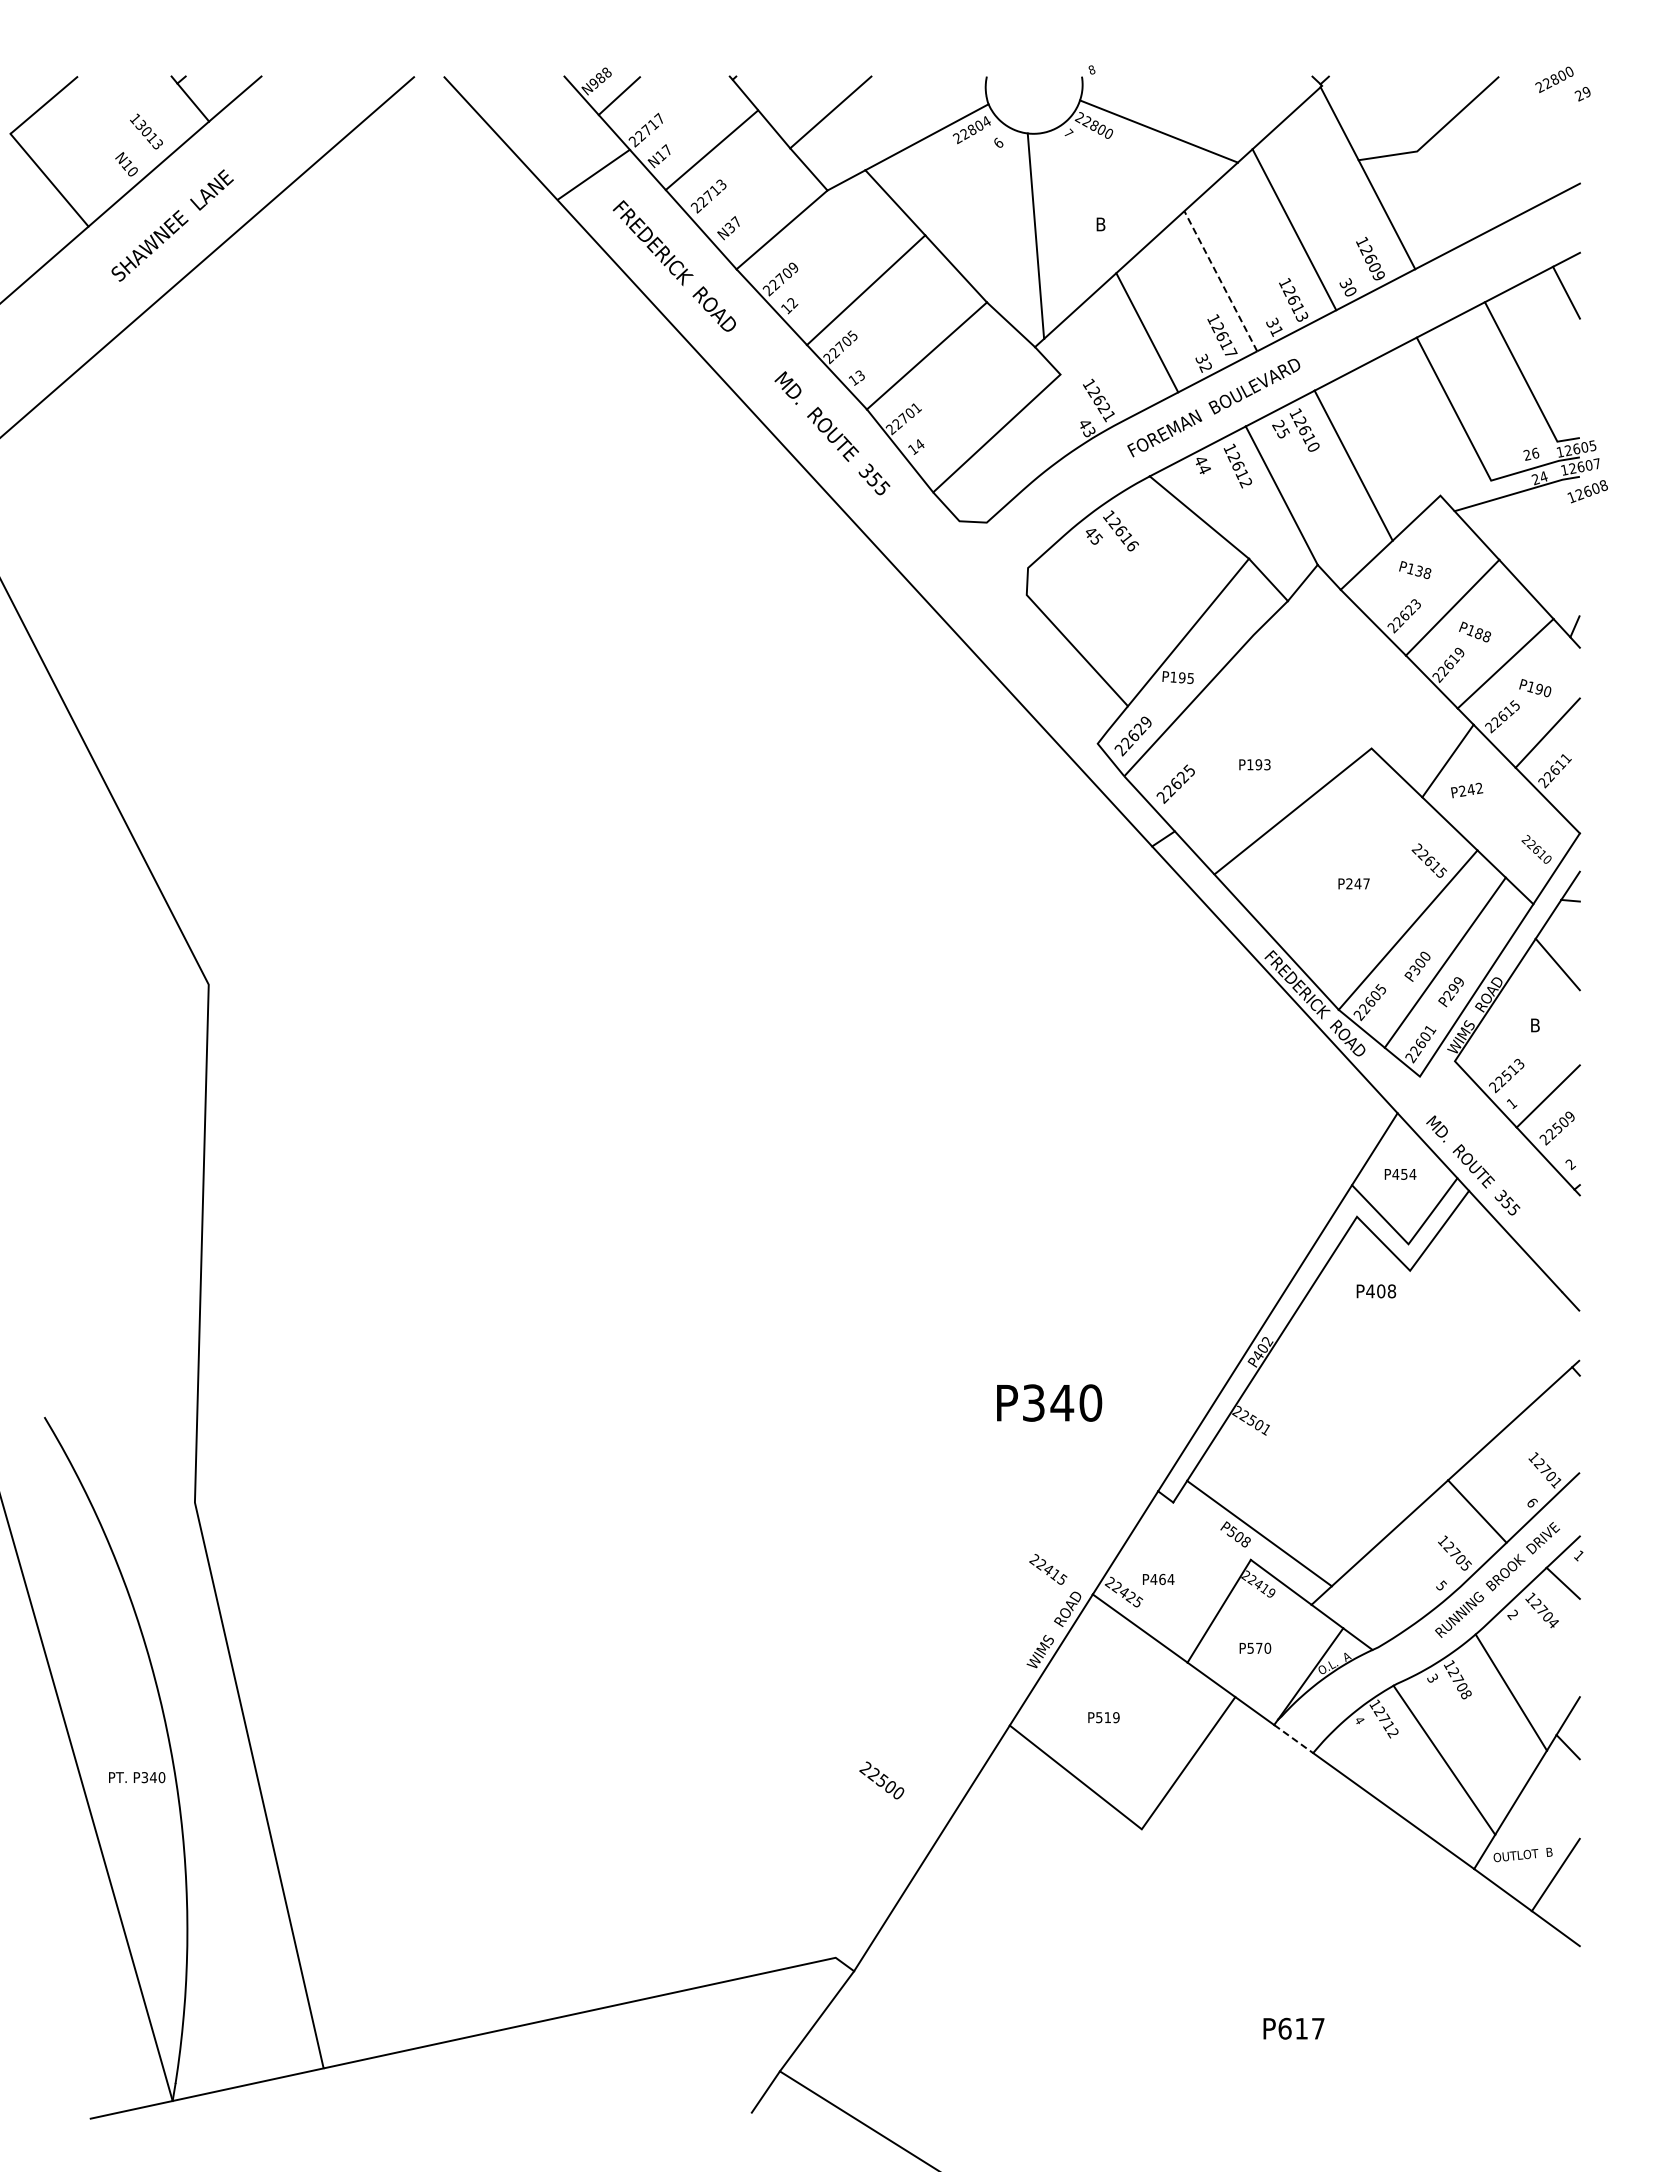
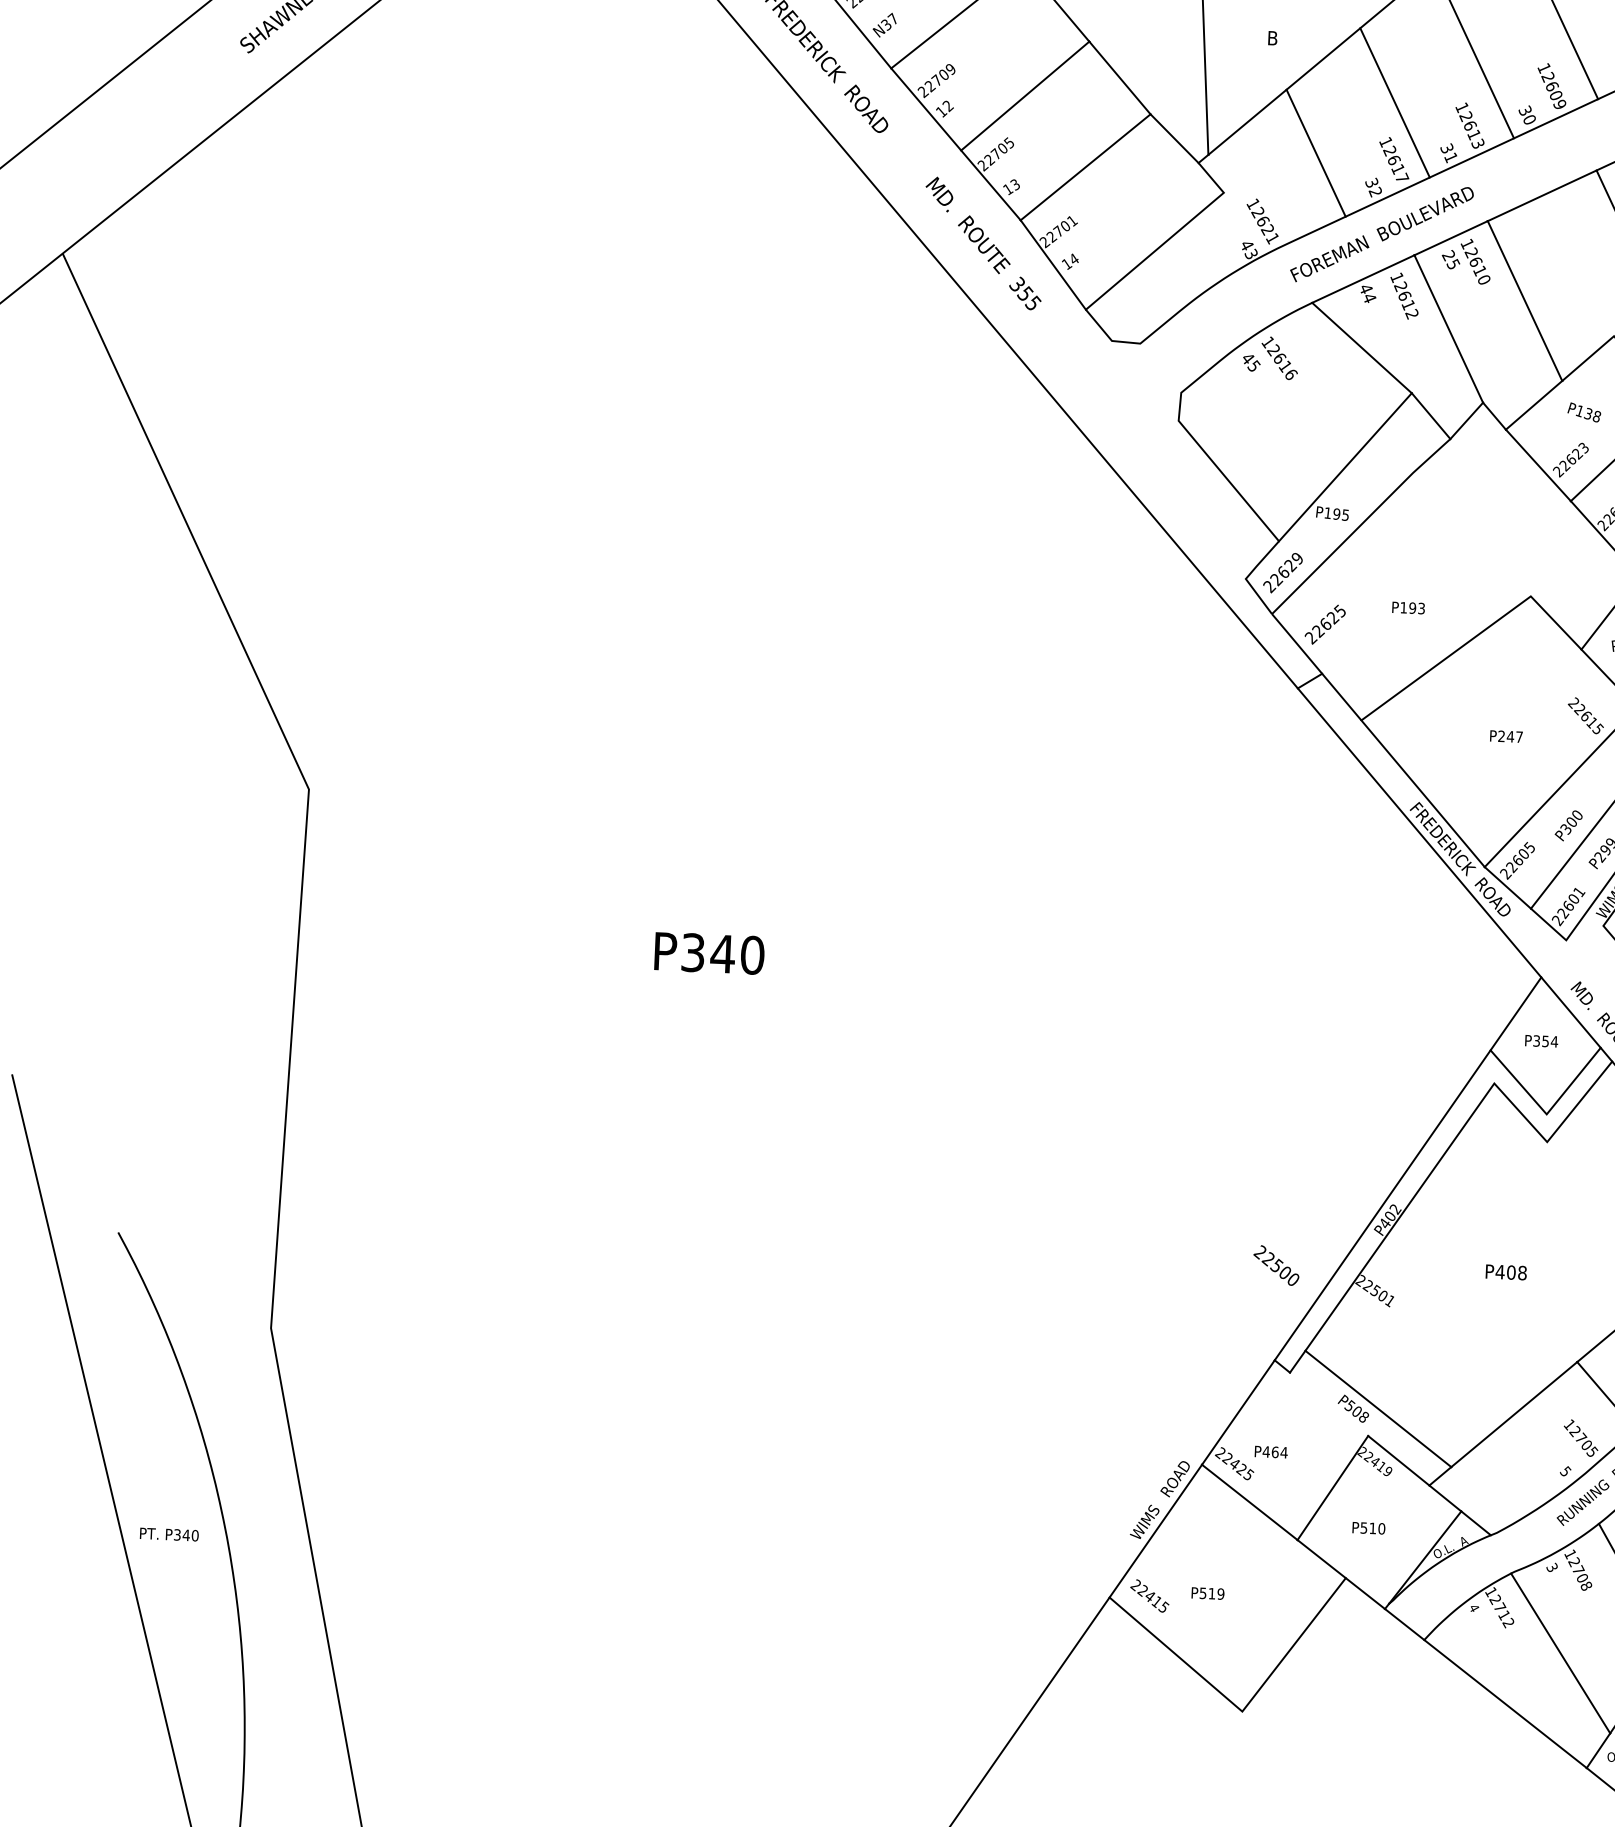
line: (1220, 281) -> (1394, 103), dashed -> solid
text: (1395, 1173) -> (1536, 1040), P454 -> P354
text: (1376, 1291) -> (1506, 1272), moved
text: (1049, 1402) -> (709, 952), moved
text: (1048, 1569) -> (1150, 1596), moved
text: (1259, 1647) -> (1373, 1527), P570 -> P510
line: (1294, 1739) -> (1405, 1625), dashed -> solid
text: (137, 1777) -> (169, 1534), moved
text: (881, 1780) -> (1276, 1265), moved

